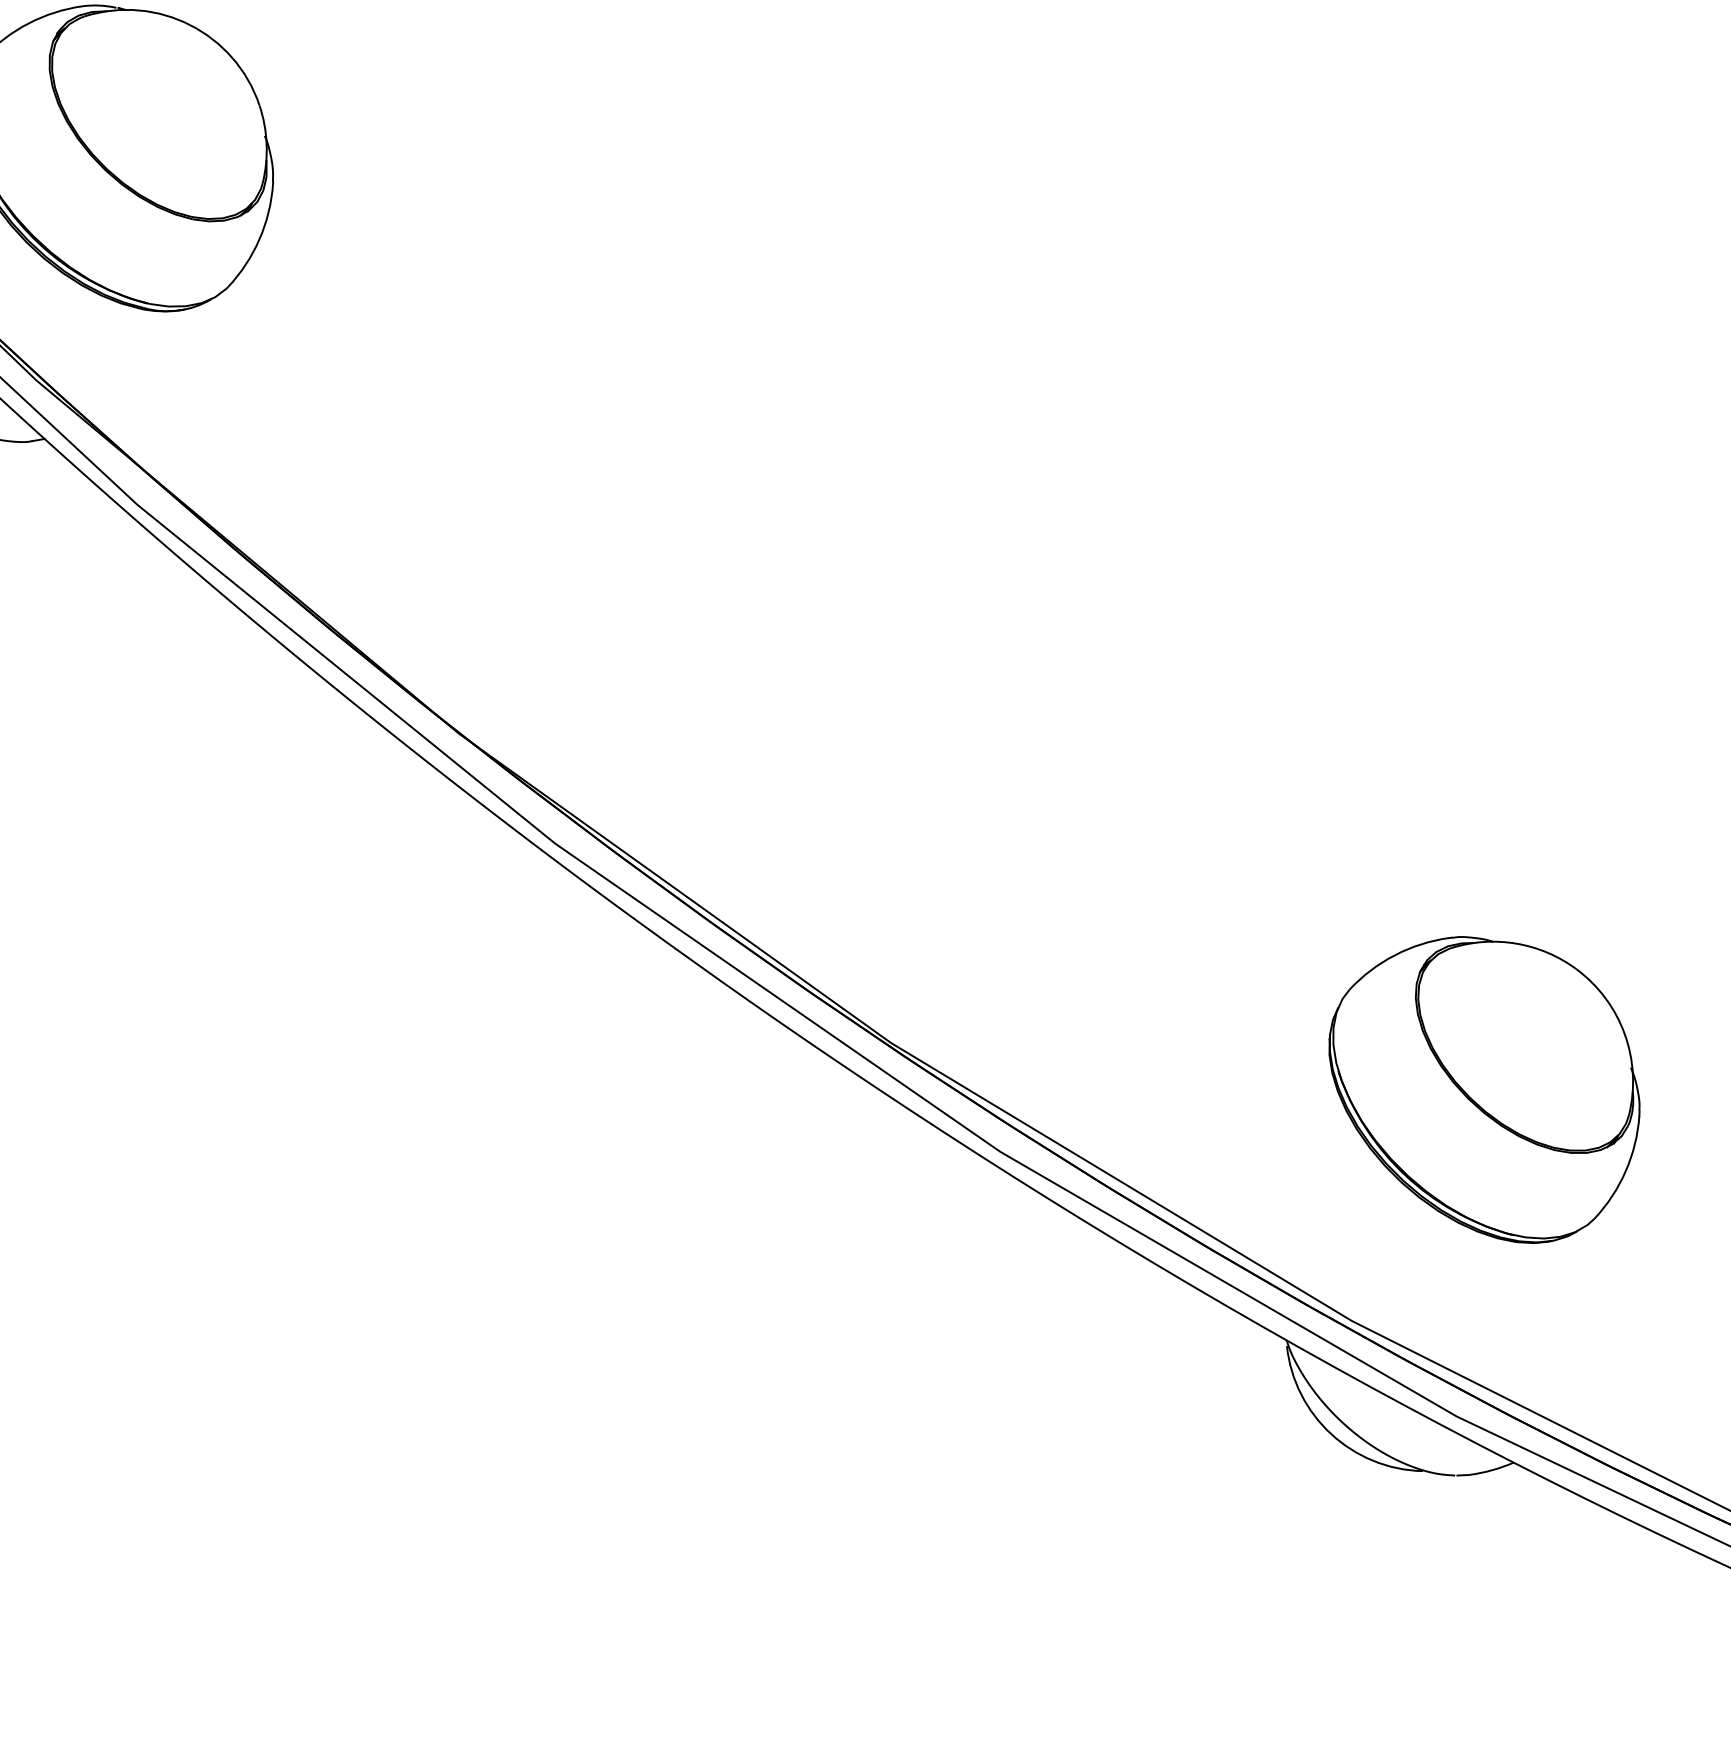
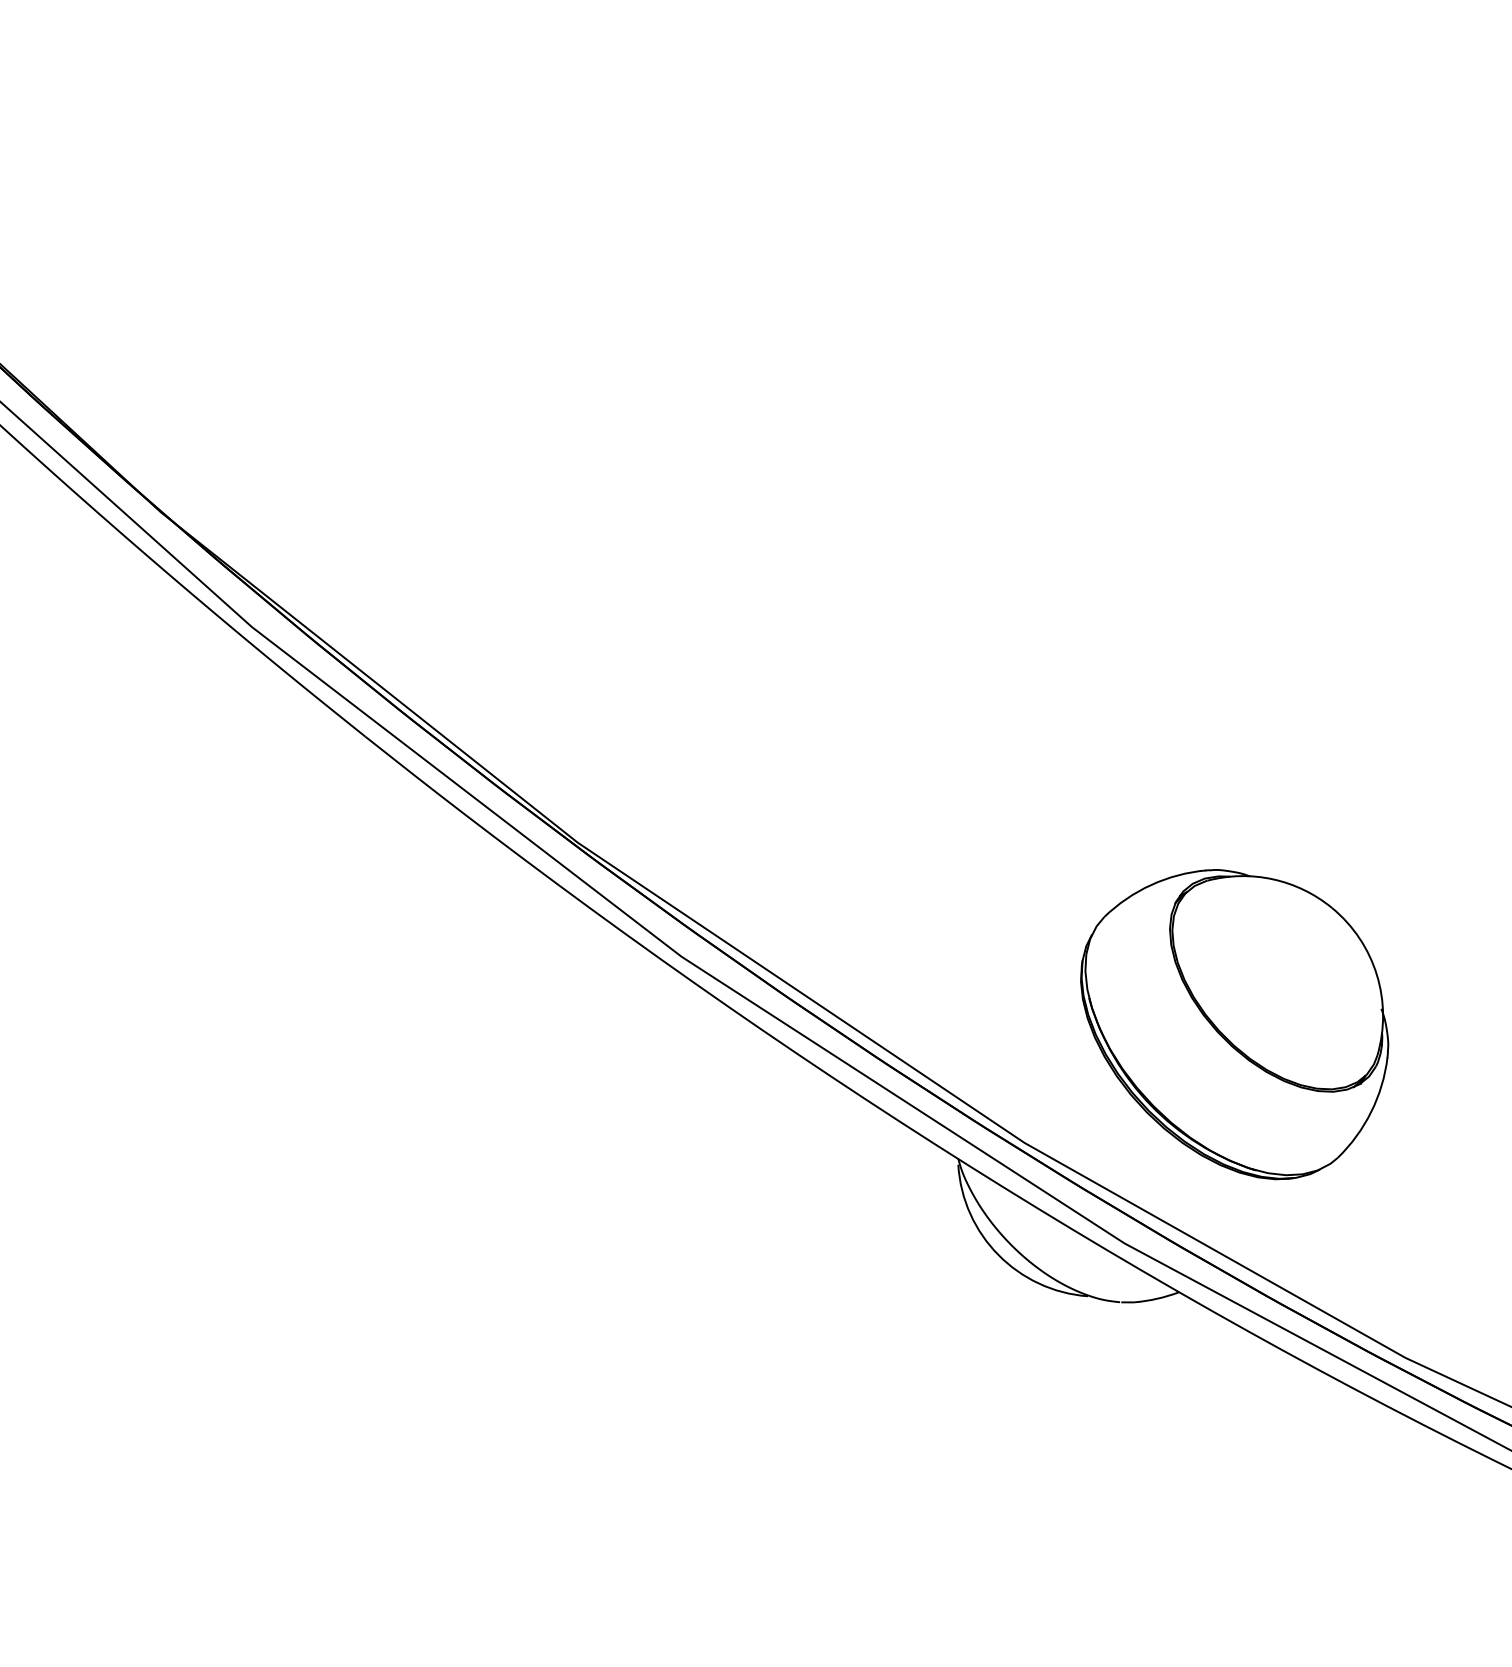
part: (1484, 1089) -> (1234, 1023), moved

